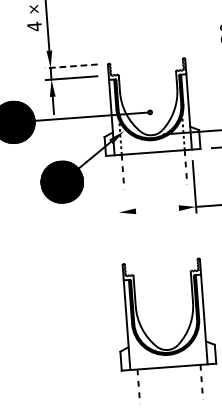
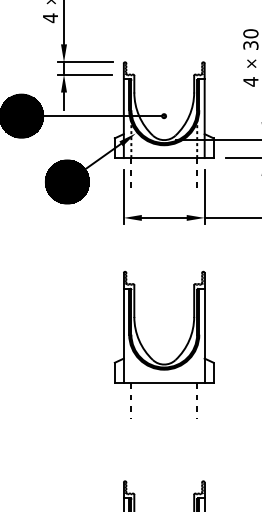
line: (71, 66) -> (85, 62), dashed -> solid
line: (116, 192) -> (123, 196), added
line: (156, 209) -> (163, 217), added

